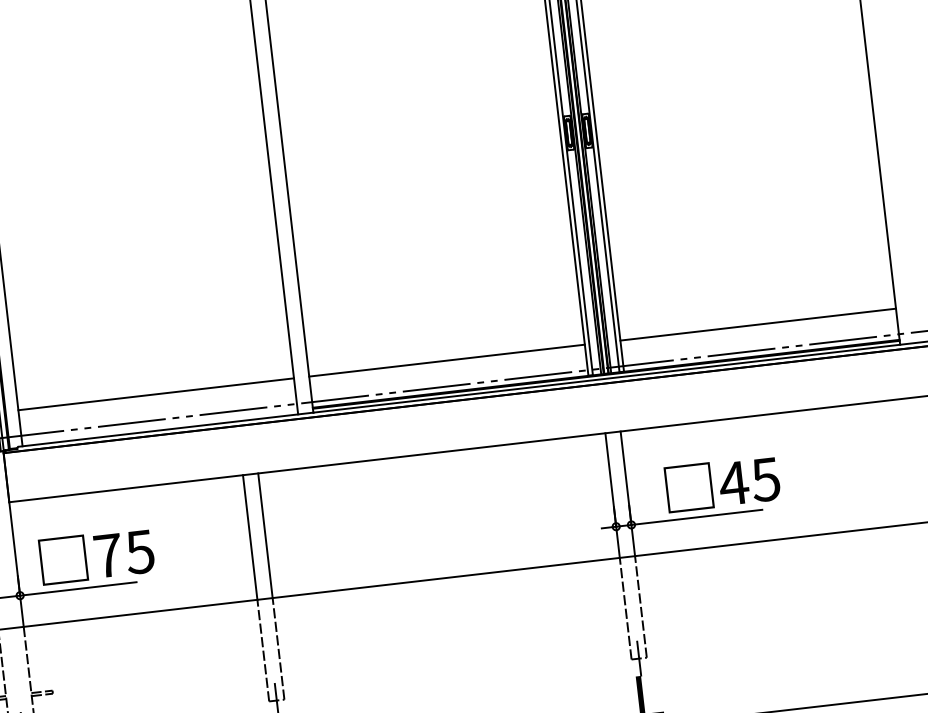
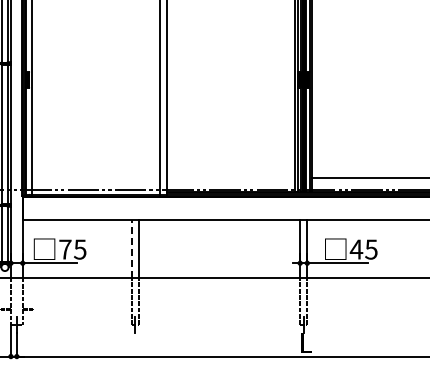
line: (447, 359) -> (231, 177), removed
line: (155, 393) -> (95, 177), removed
line: (250, 536) -> (131, 248), solid -> dashed

